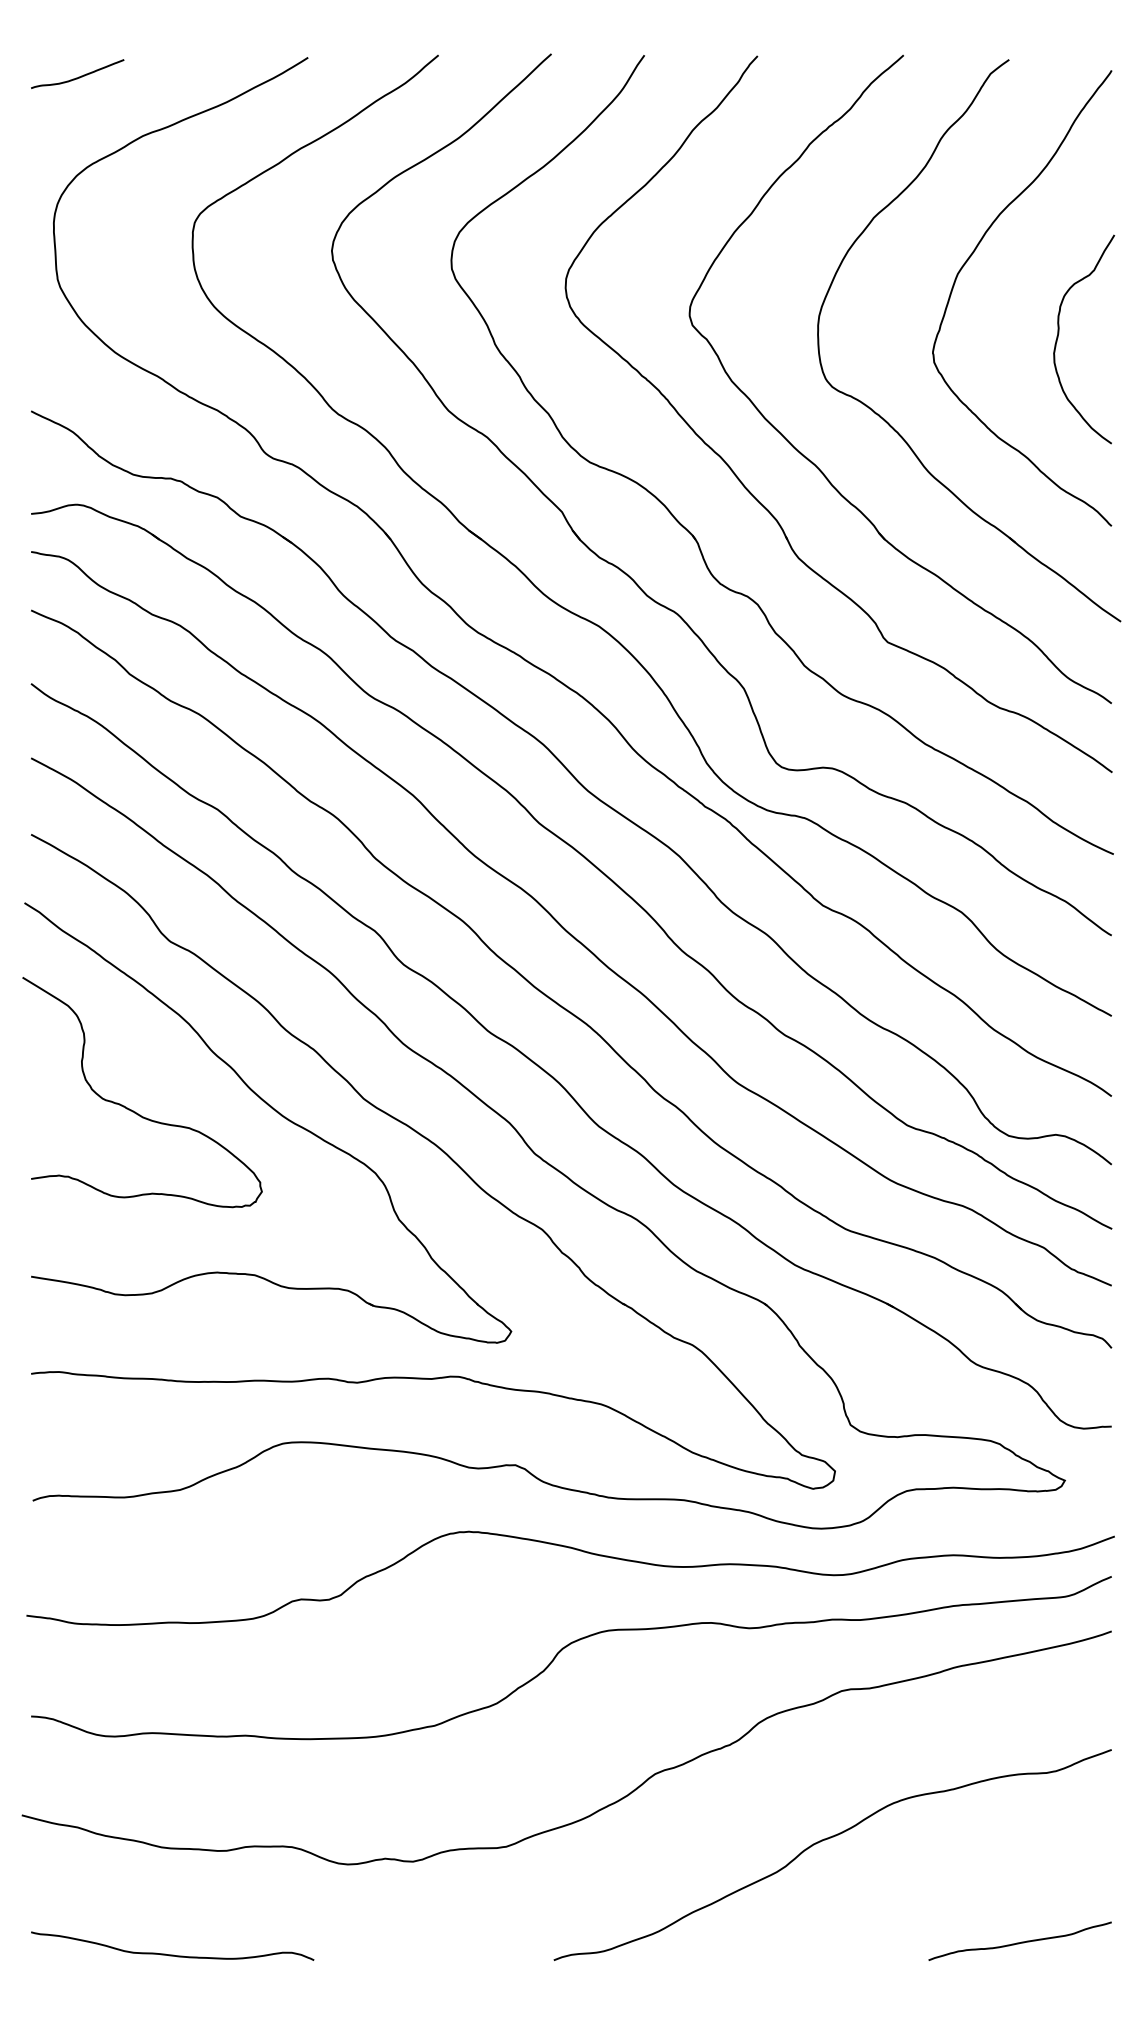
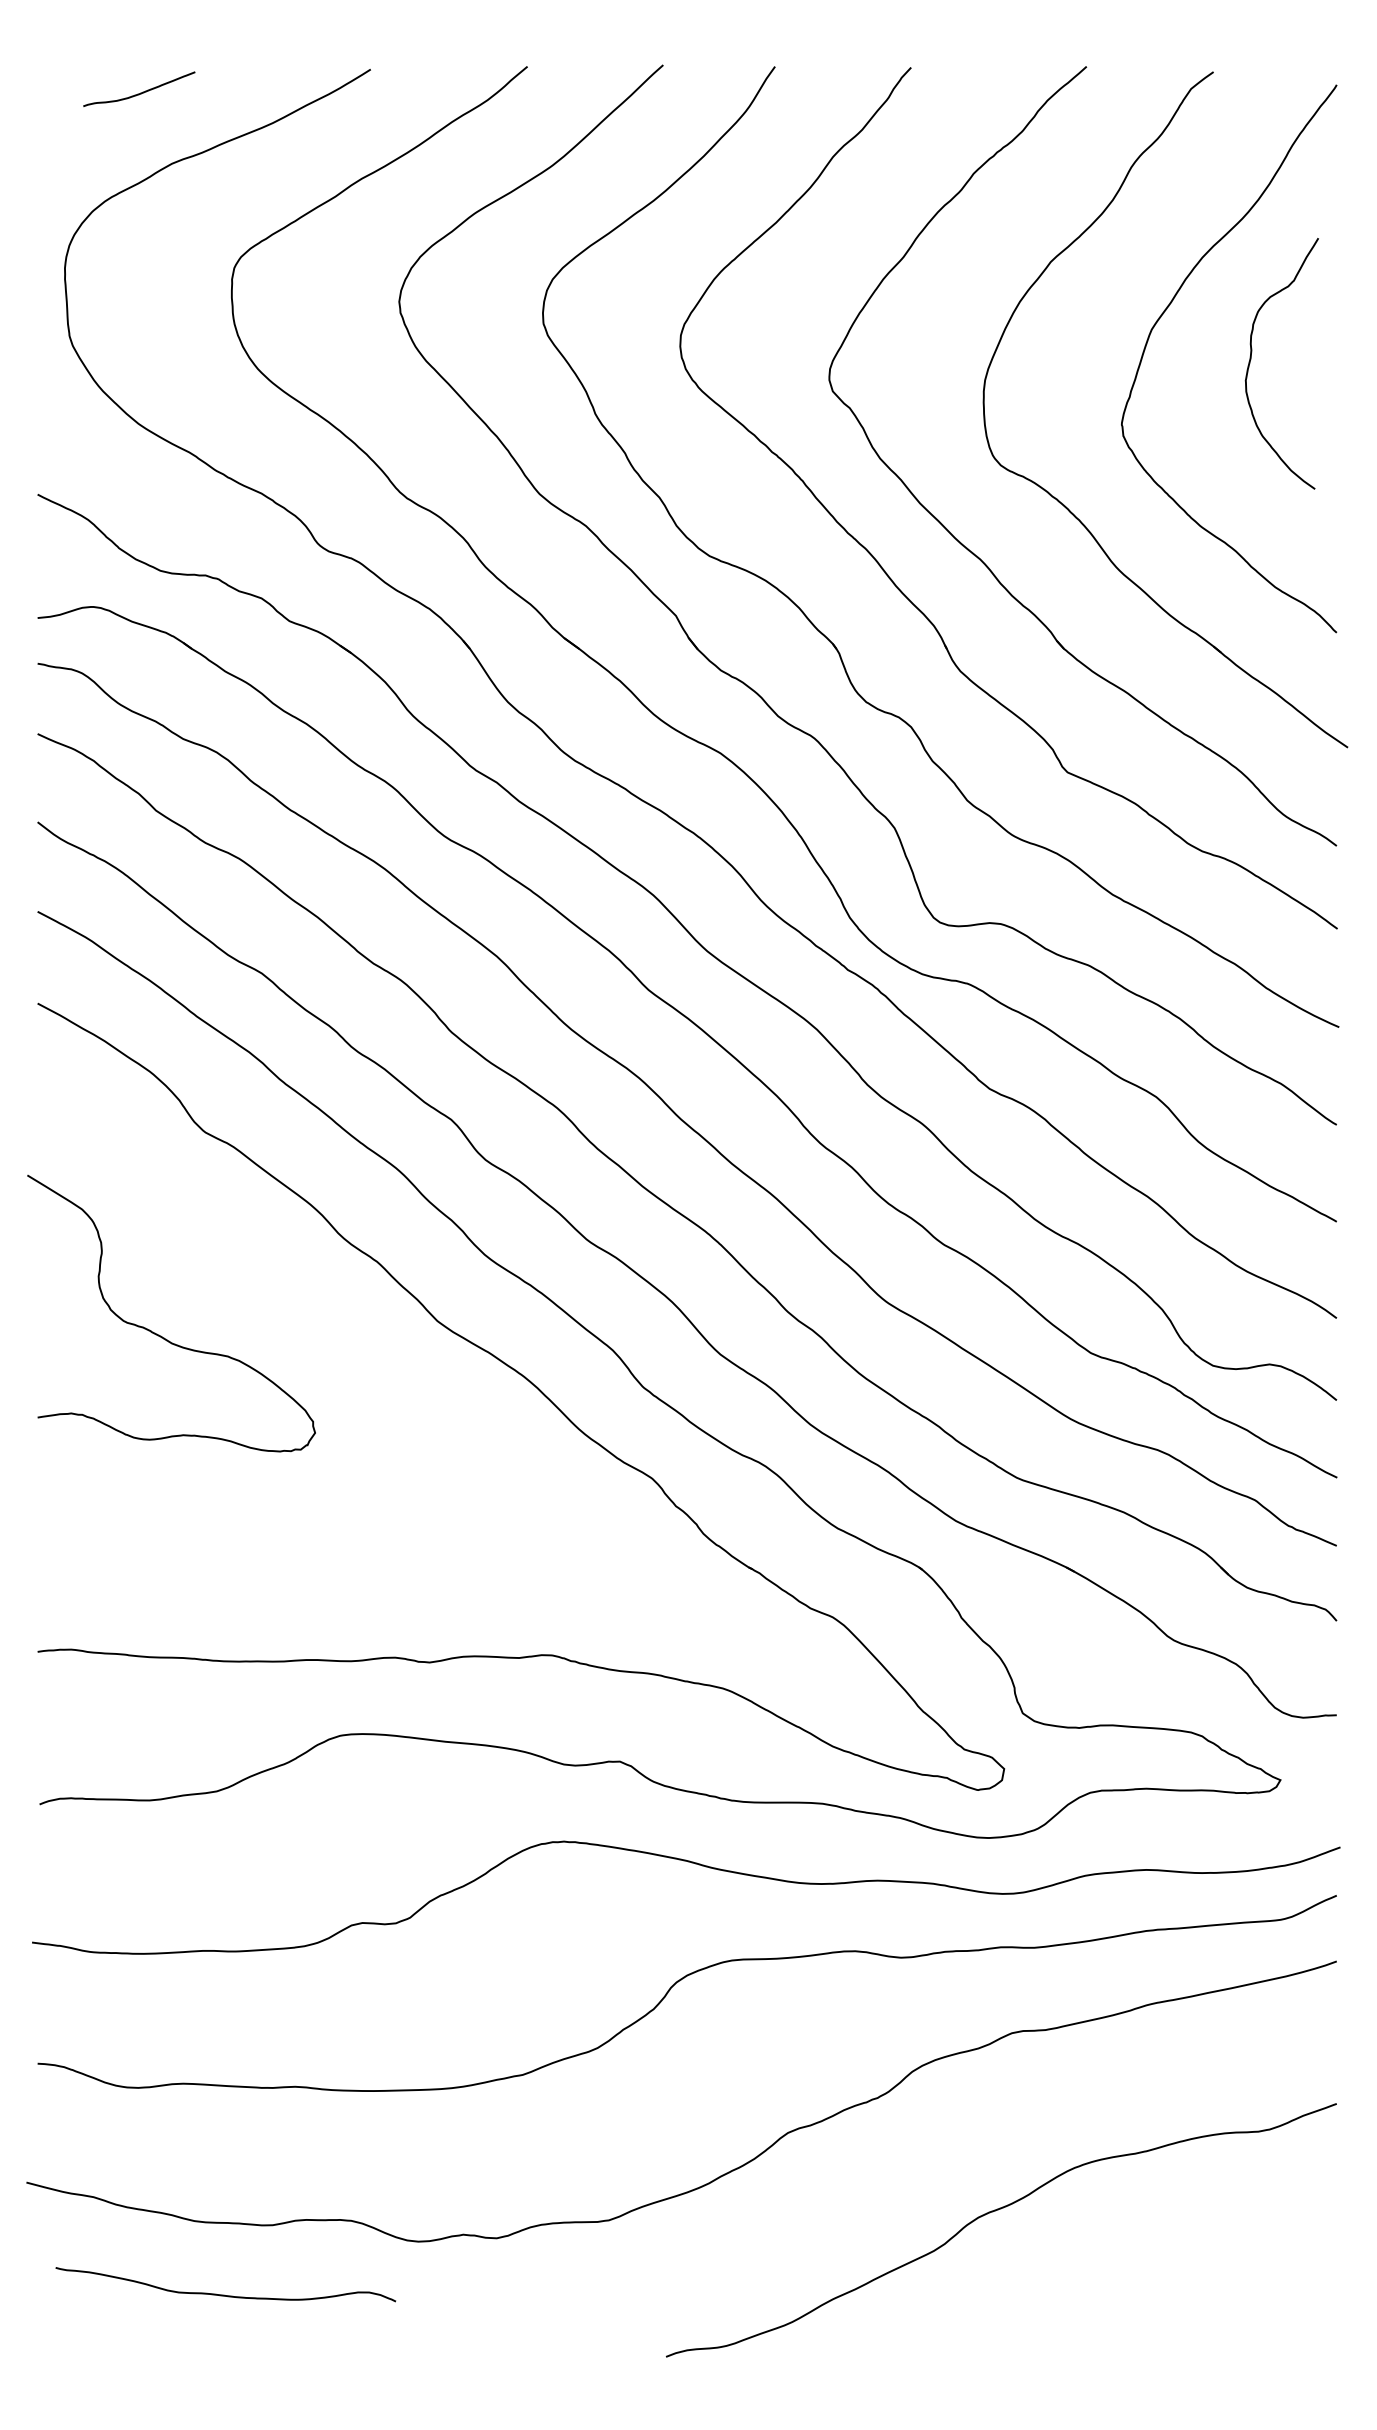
curve: (78, 76) -> (140, 92), moved
curve: (1059, 333) -> (1252, 356), moved
part: (277, 1113) -> (333, 1338), removed
curve: (1019, 1942) -> (1225, 2335), removed
curve: (172, 1954) -> (225, 2294), moved

